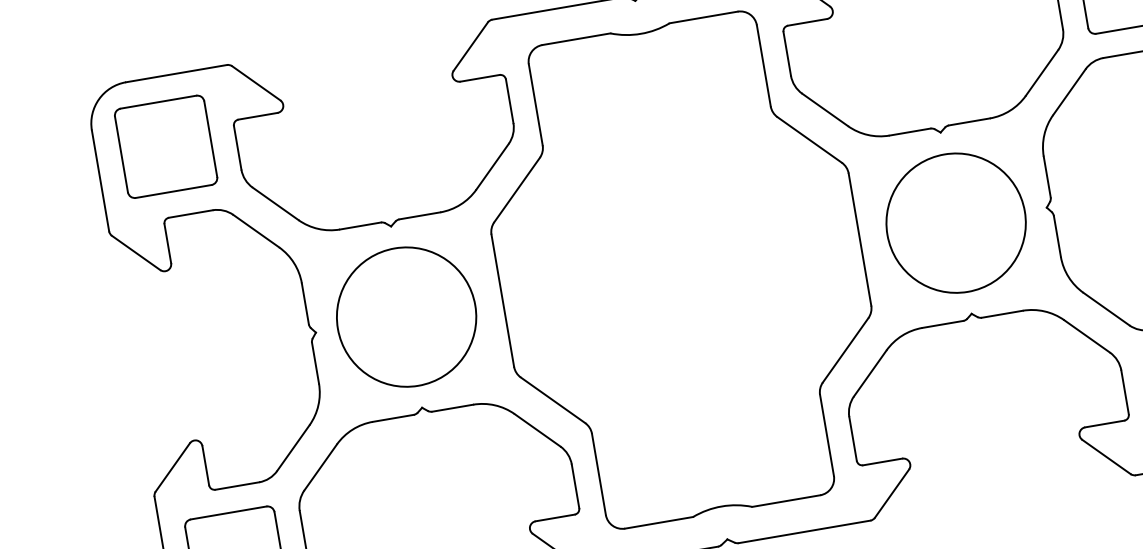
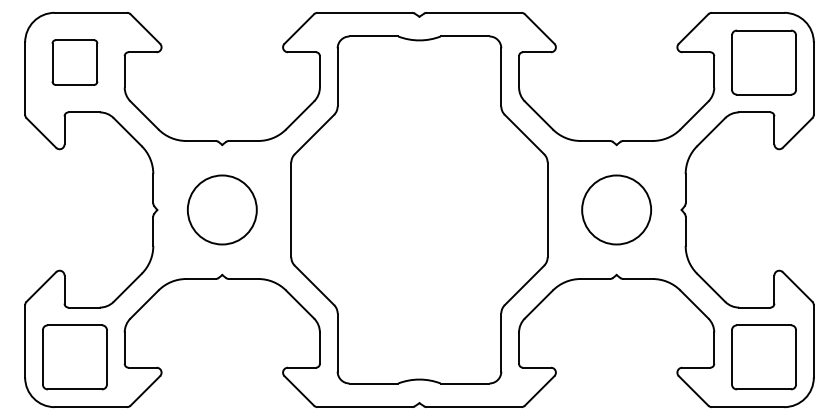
part: (165, 146) -> (74, 62), size x0.7
circle: (955, 222) -> (616, 209), size x0.7
circle: (406, 316) -> (222, 209), size x0.7

